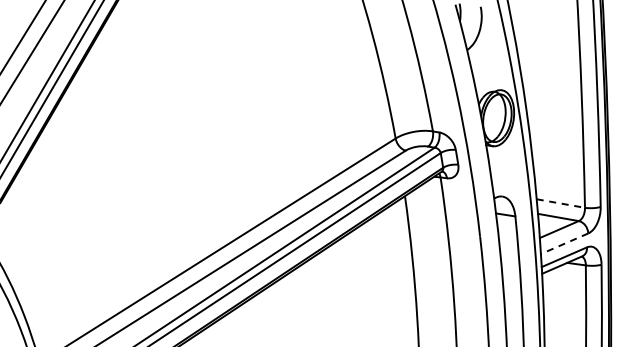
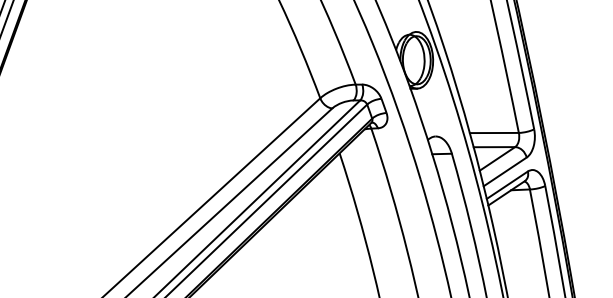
line: (561, 203) -> (494, 132), dashed -> solid
line: (564, 243) -> (505, 171), dashed -> solid

